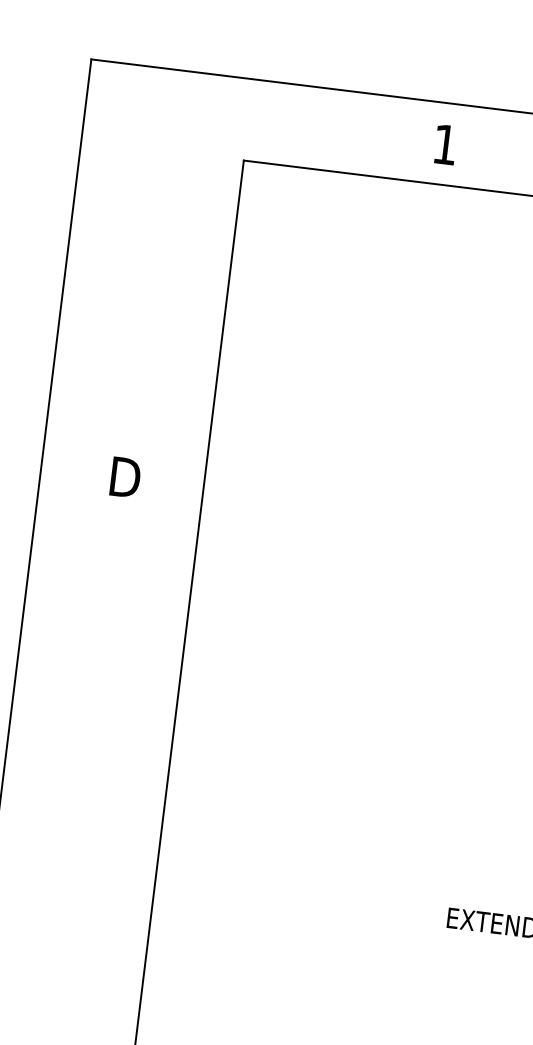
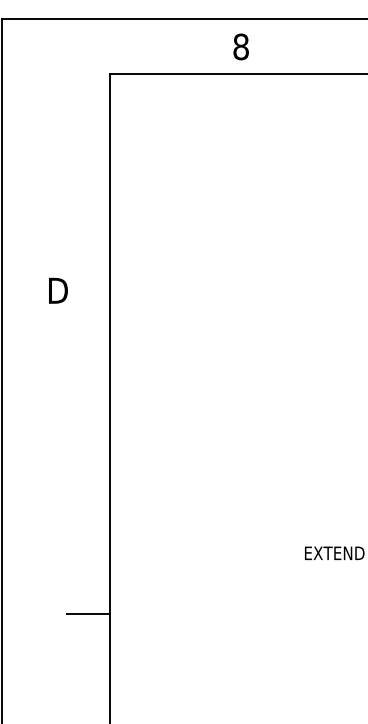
text: (444, 143) -> (240, 46), 1 -> 8
line: (111, 968) -> (88, 613), added

